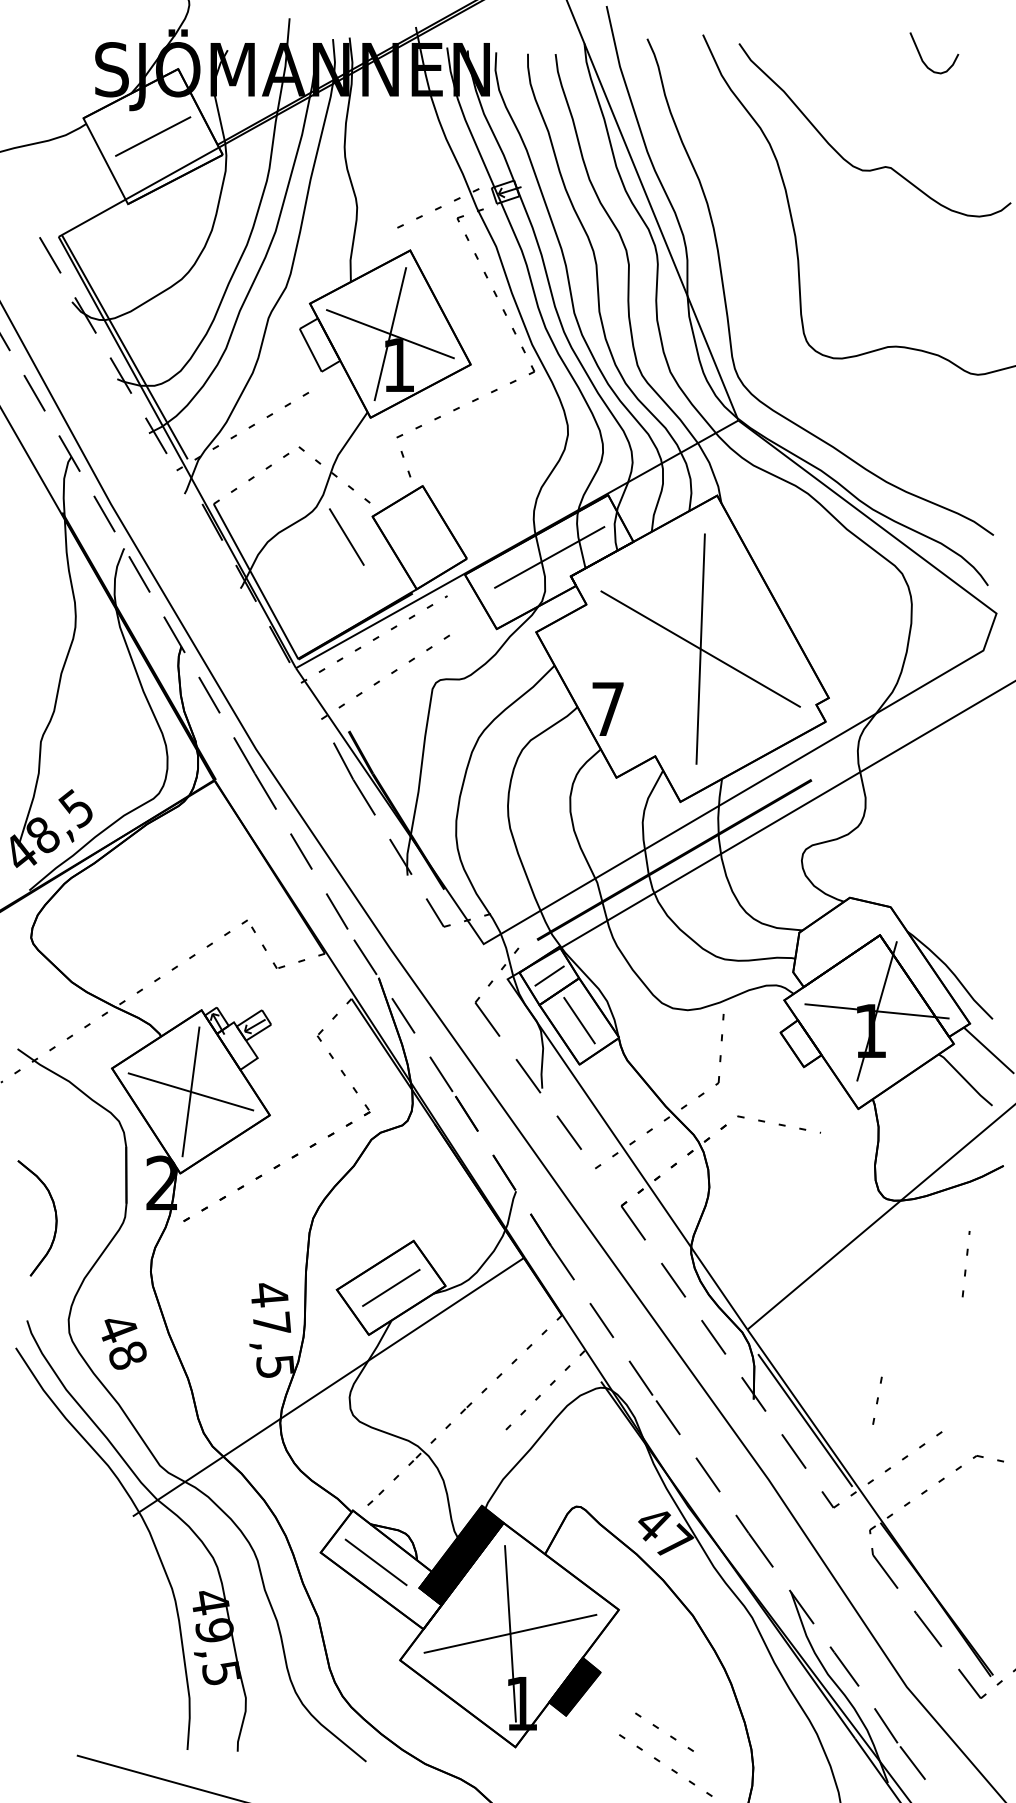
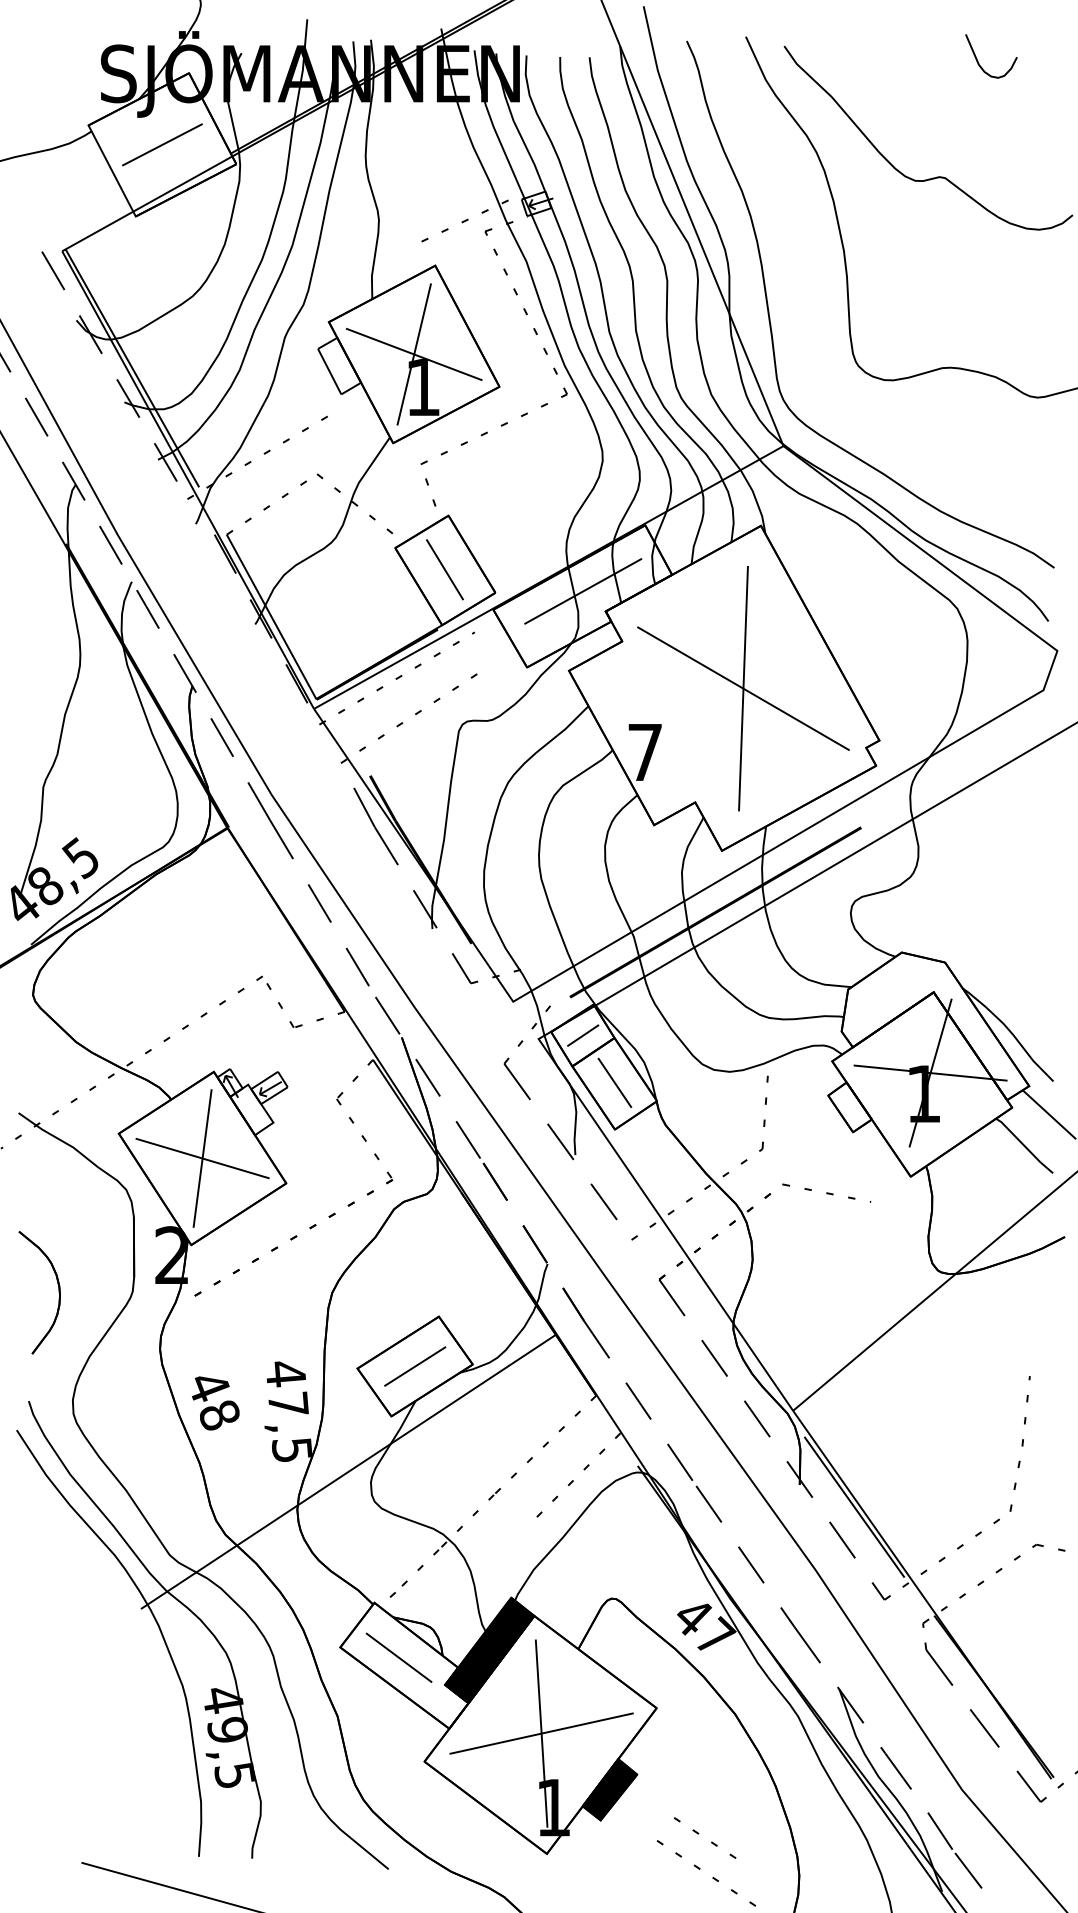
line: (346, 536) -> (444, 569), moved
line: (965, 1269) -> (1025, 1417), moved
text: (123, 1344) -> (215, 1403), moved
line: (876, 1400) -> (1014, 1485), moved

